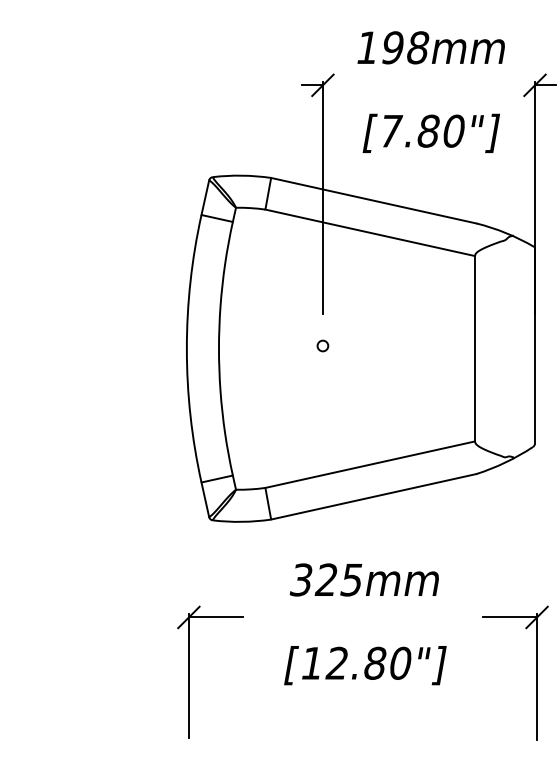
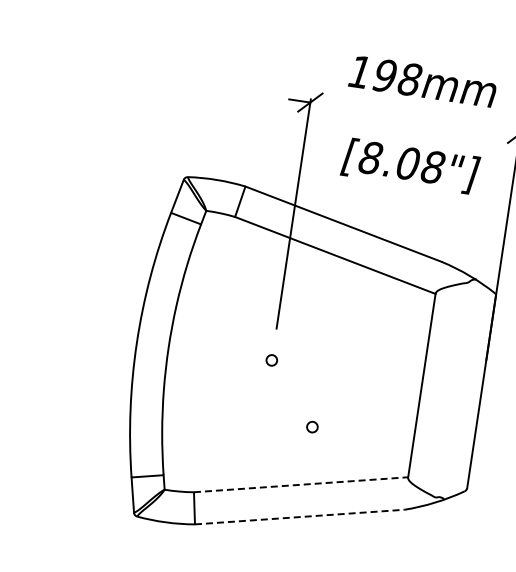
text: (421, 130) -> (401, 161), [7.80"] -> [8.08"]
circle: (372, 405) -> (312, 426), added
line: (370, 464) -> (301, 484), solid -> dashed
line: (374, 496) -> (300, 516), solid -> dashed

